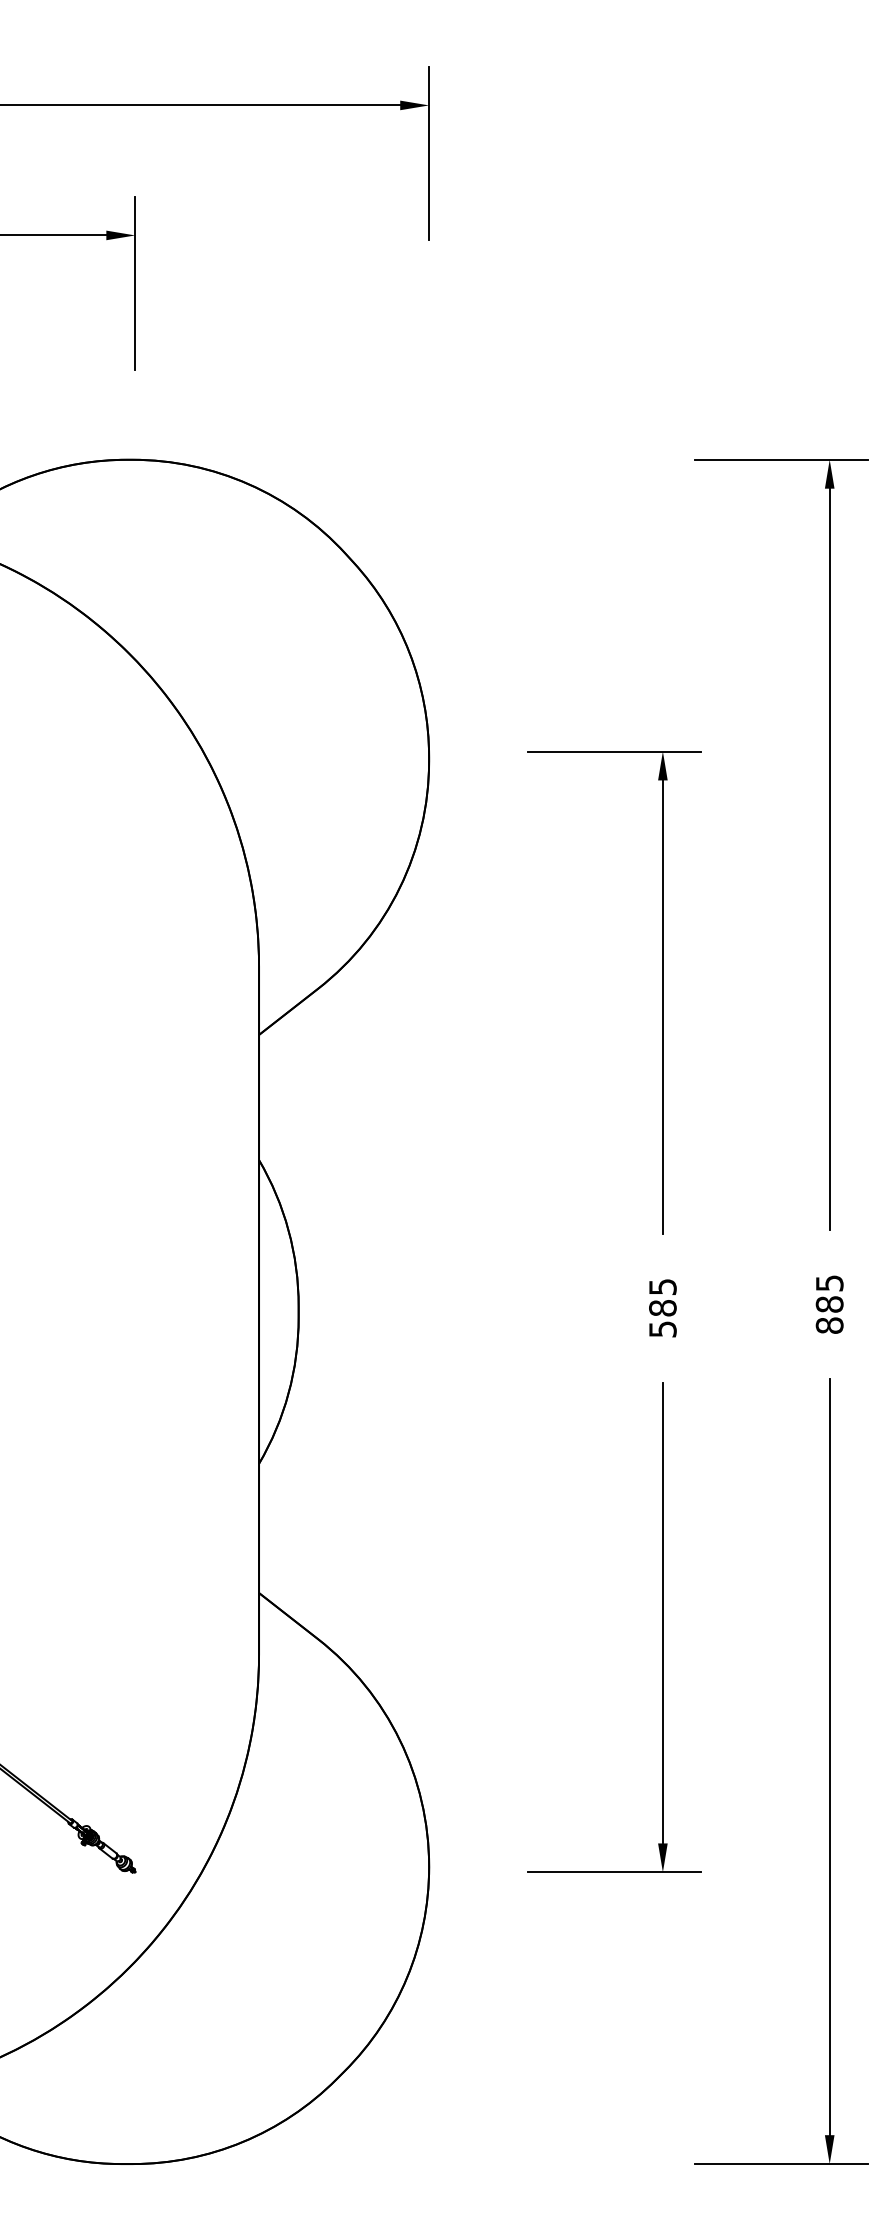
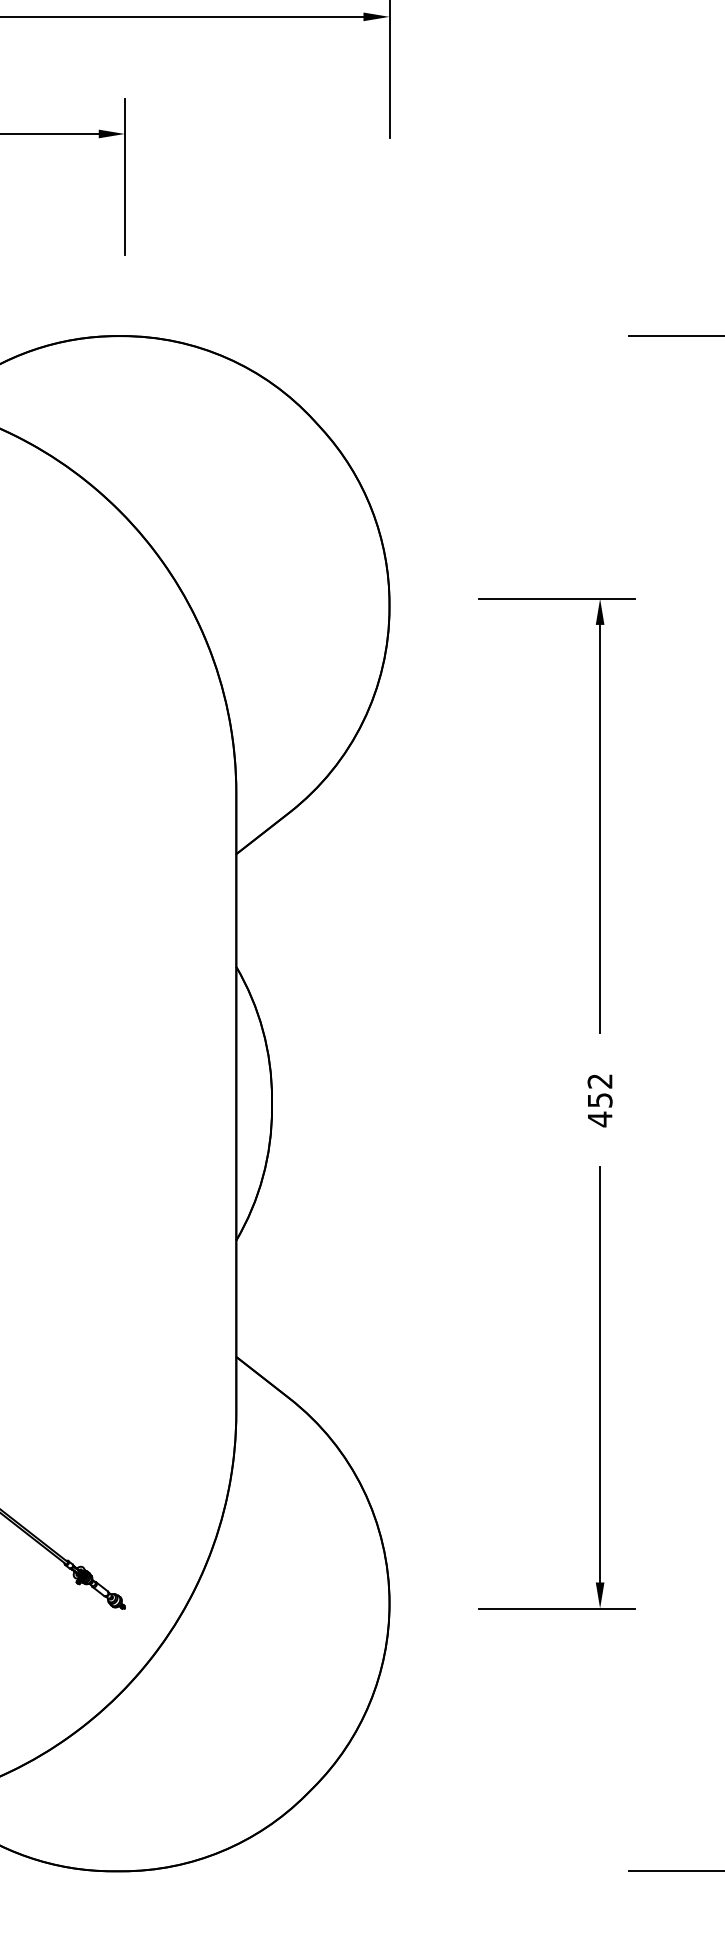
text: (662, 1308) -> (599, 1100), 585 -> 452

